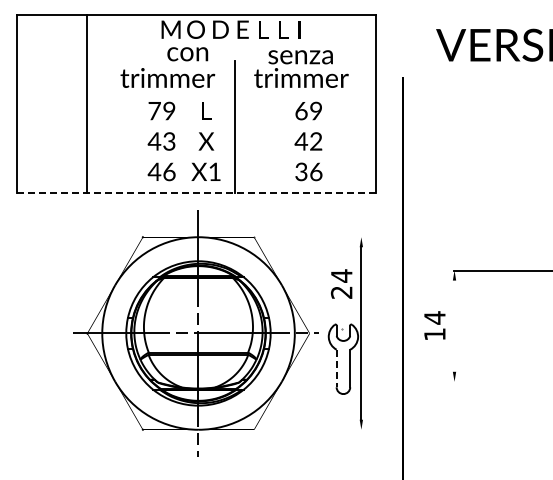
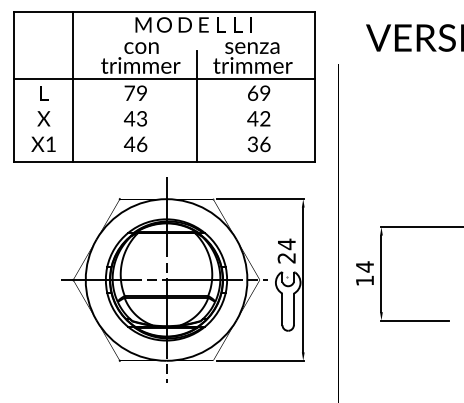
text: (187, 54) -> (141, 48), moved
line: (195, 93) -> (164, 78), added
text: (205, 141) -> (43, 118), moved
line: (196, 192) -> (164, 161), dashed -> solid
line: (310, 237) -> (260, 199), added
text: (341, 283) -> (286, 250), moved
line: (454, 325) -> (381, 273), added
line: (336, 368) -> (282, 309), dashed -> solid
line: (494, 381) -> (415, 320), added
line: (310, 429) -> (260, 360), added

